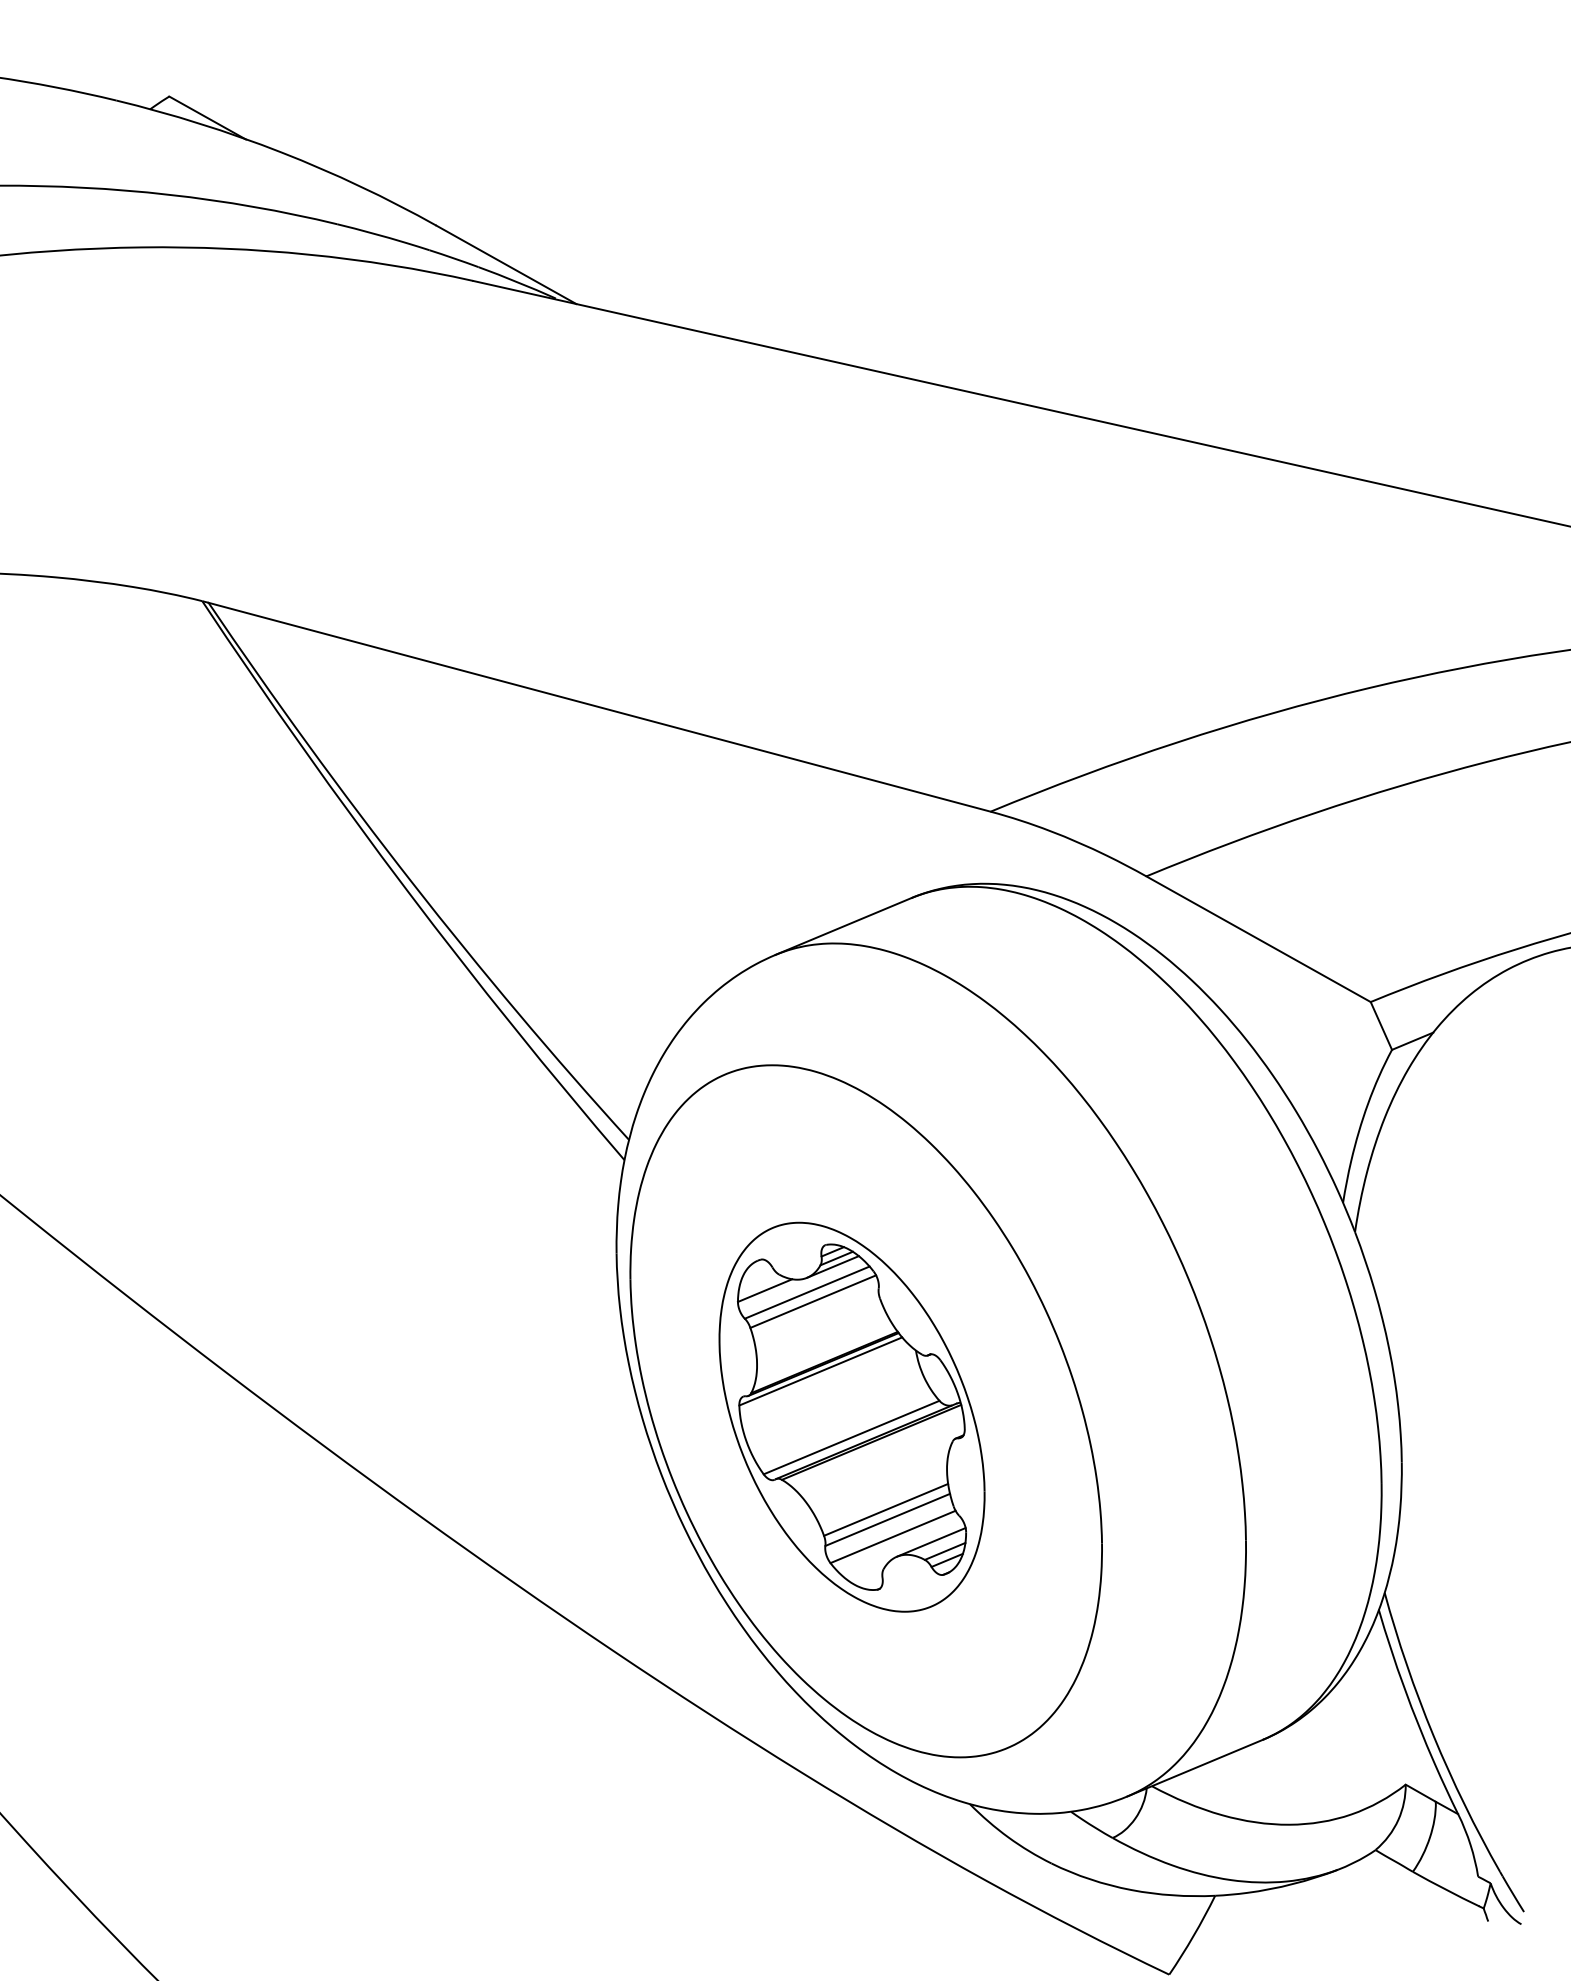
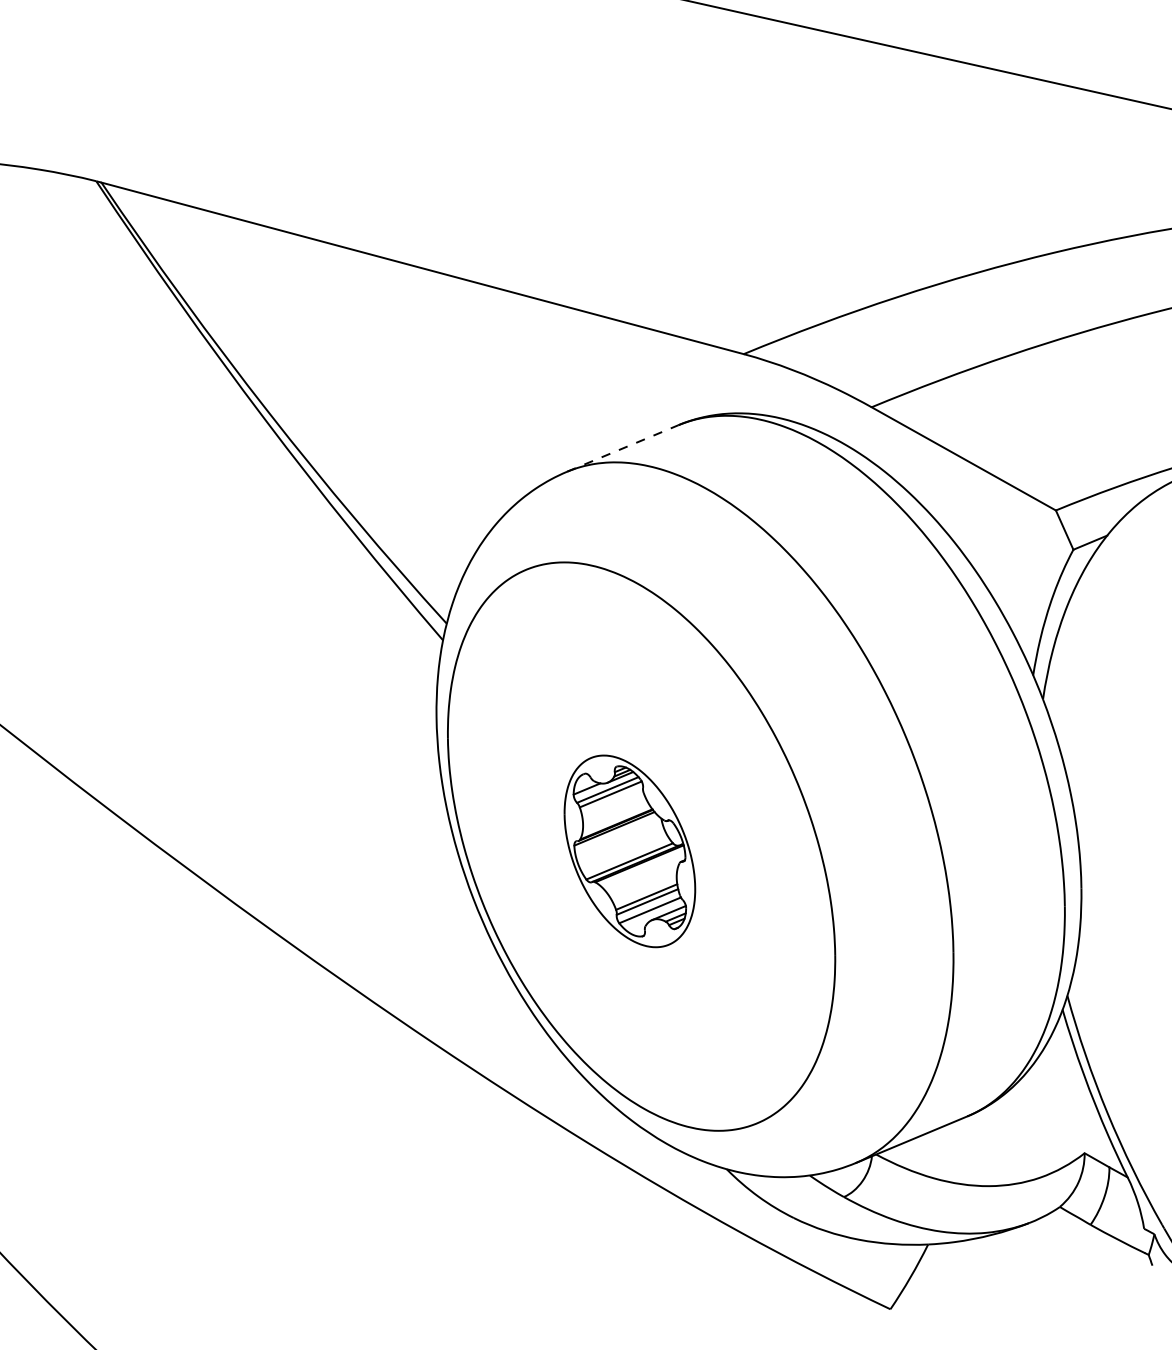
line: (843, 926) -> (622, 448), solid -> dashed
part: (851, 1416) -> (629, 850), size x0.6

